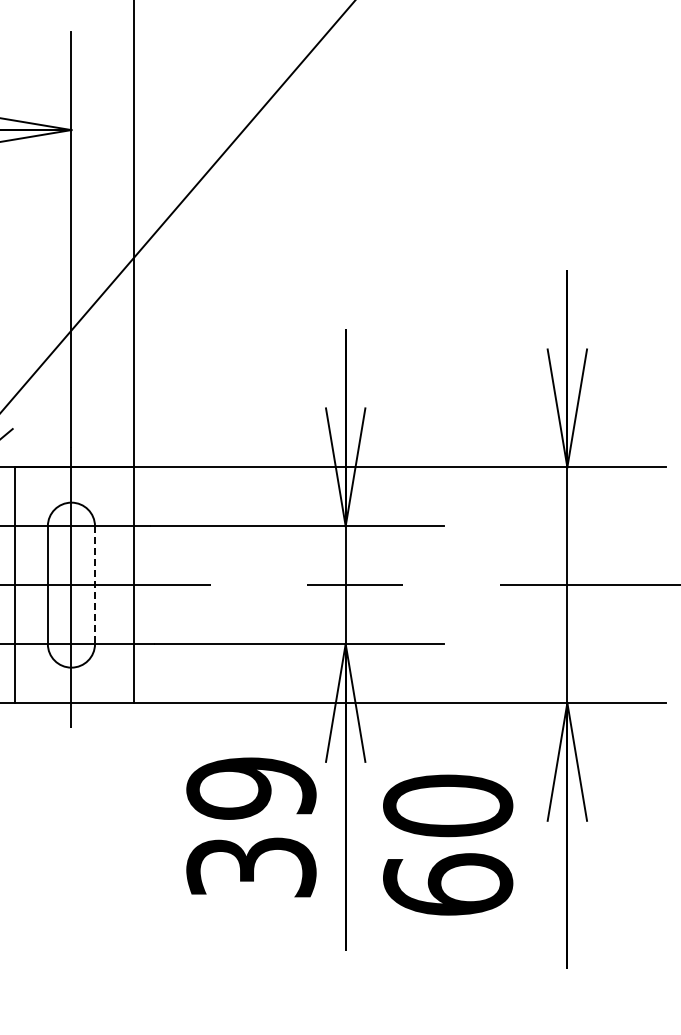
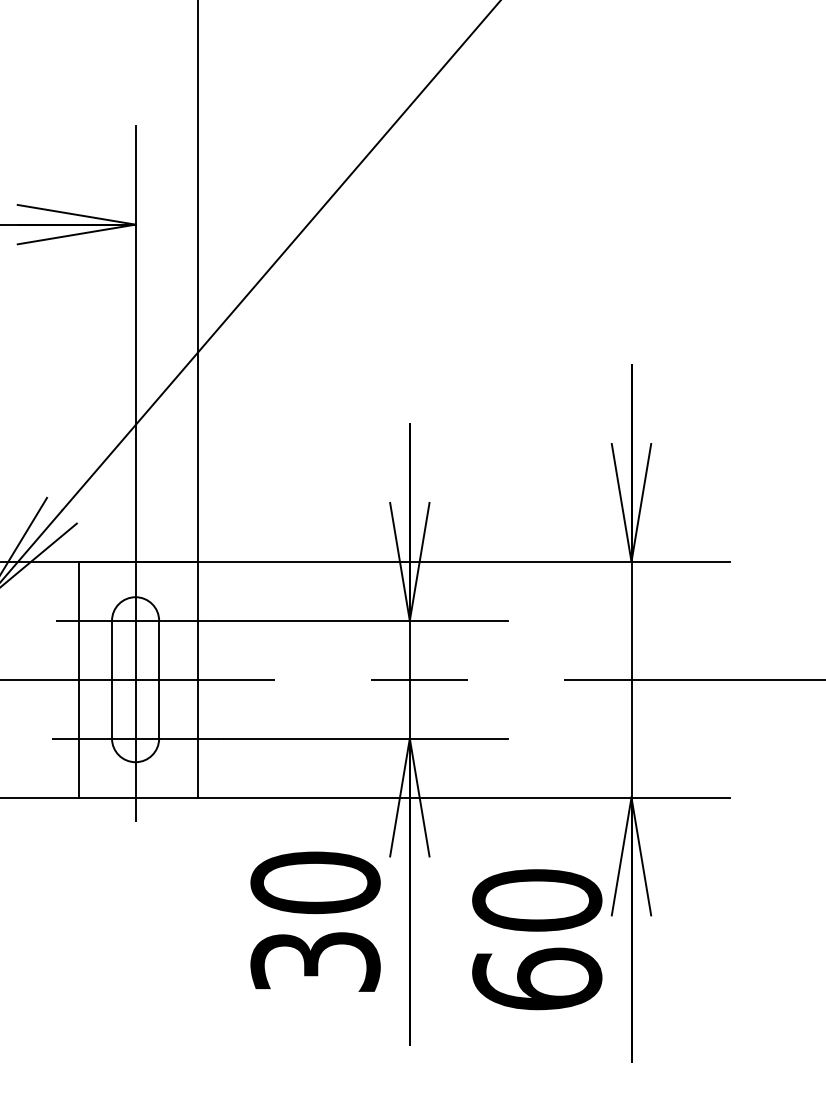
line: (95, 584) -> (159, 679), dashed -> solid
text: (251, 787) -> (315, 882), 39 -> 30
text: (448, 844) -> (537, 939), moved

